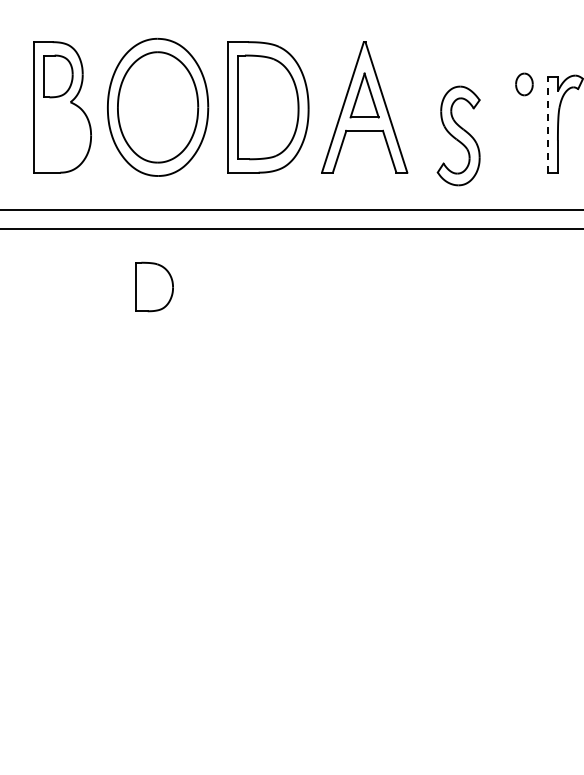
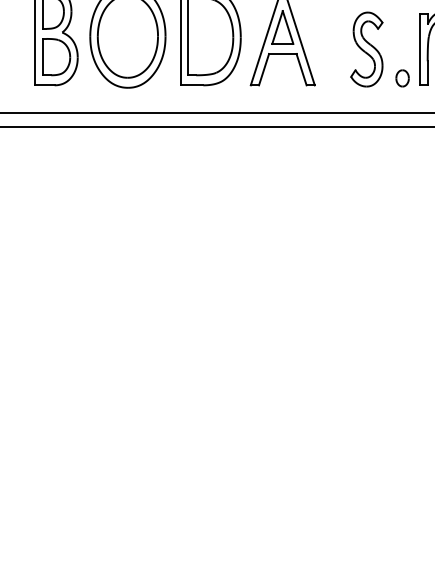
part: (524, 84) -> (402, 78), moved
line: (547, 124) -> (419, 49), dashed -> solid
part: (458, 135) -> (366, 49), moved
part: (154, 286) -> (56, 56), moved

